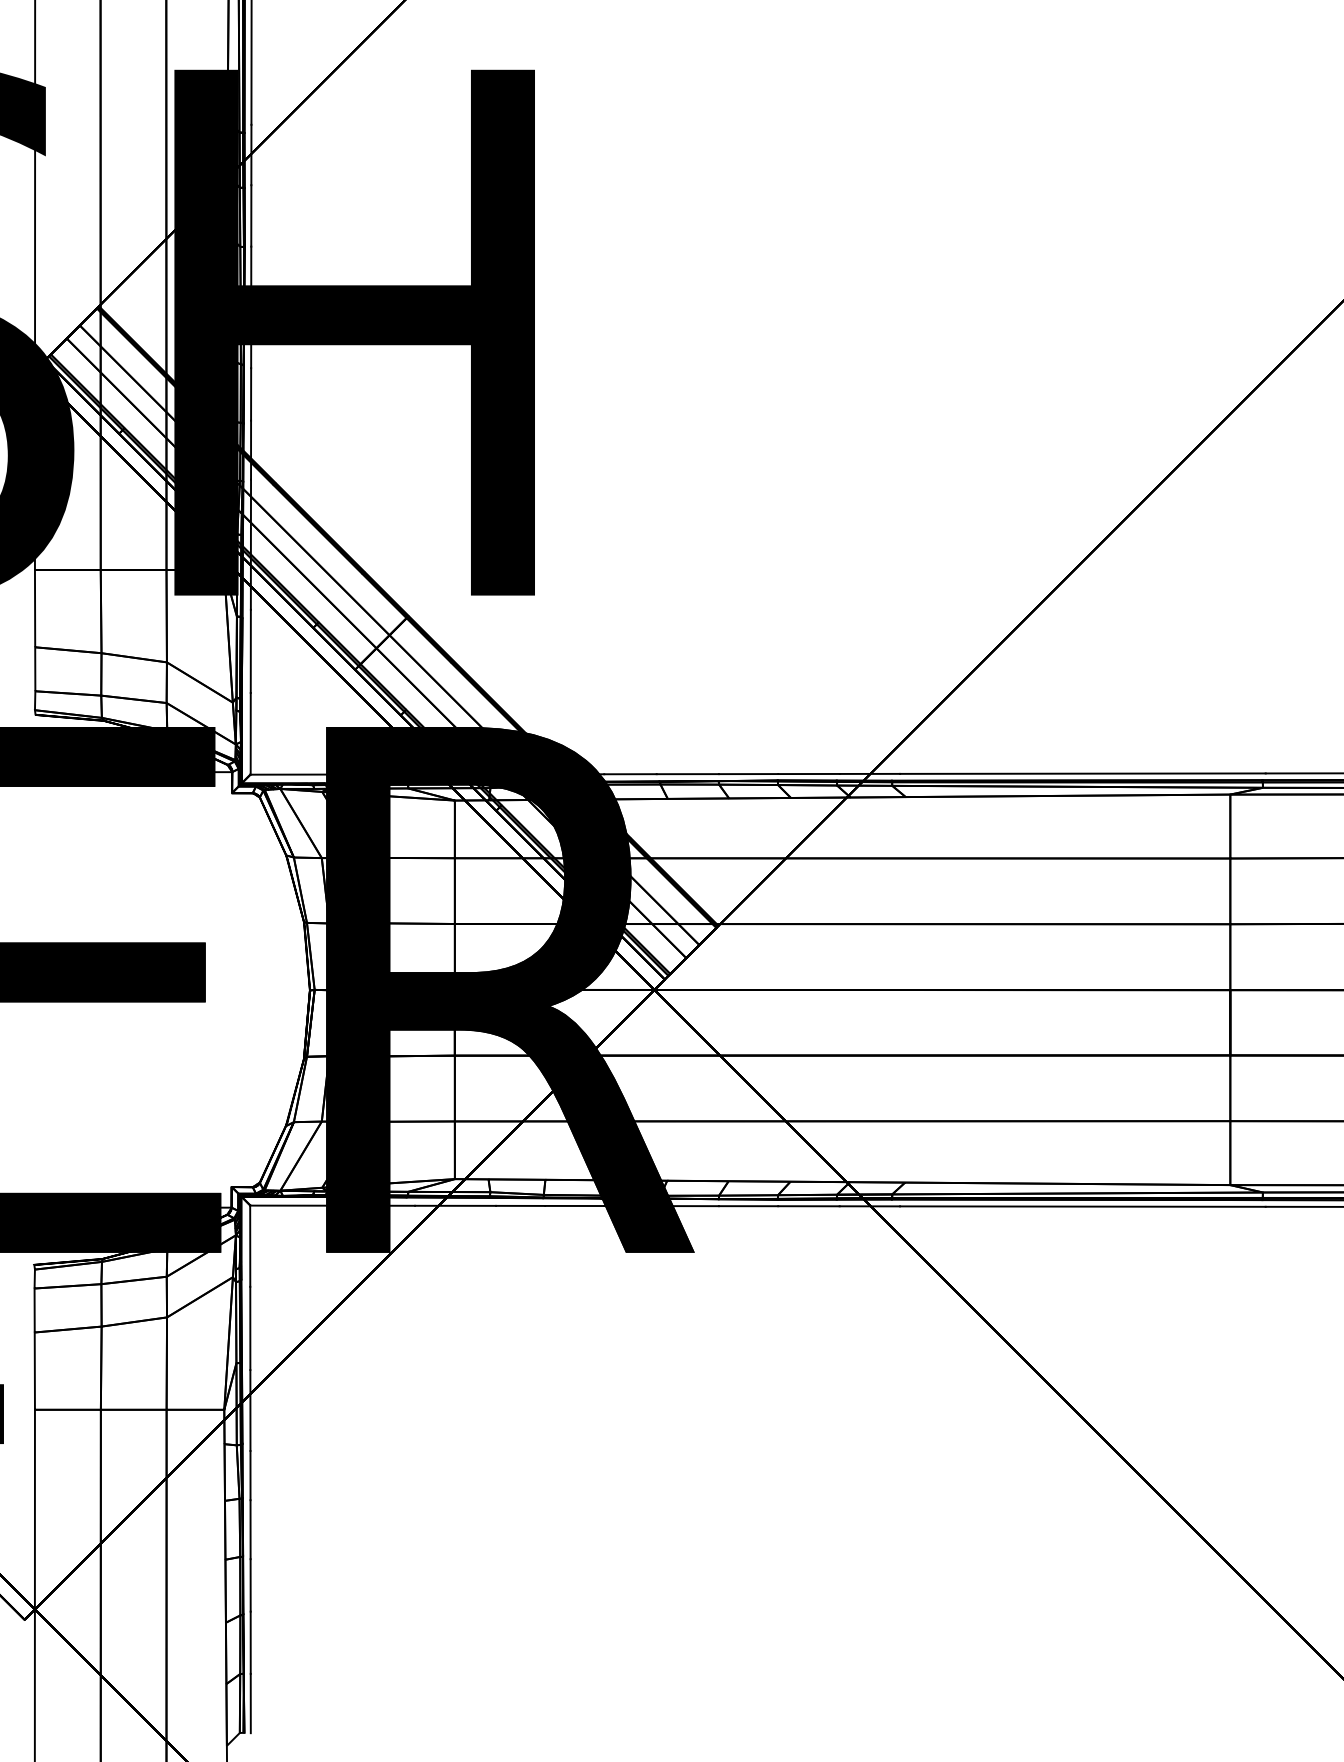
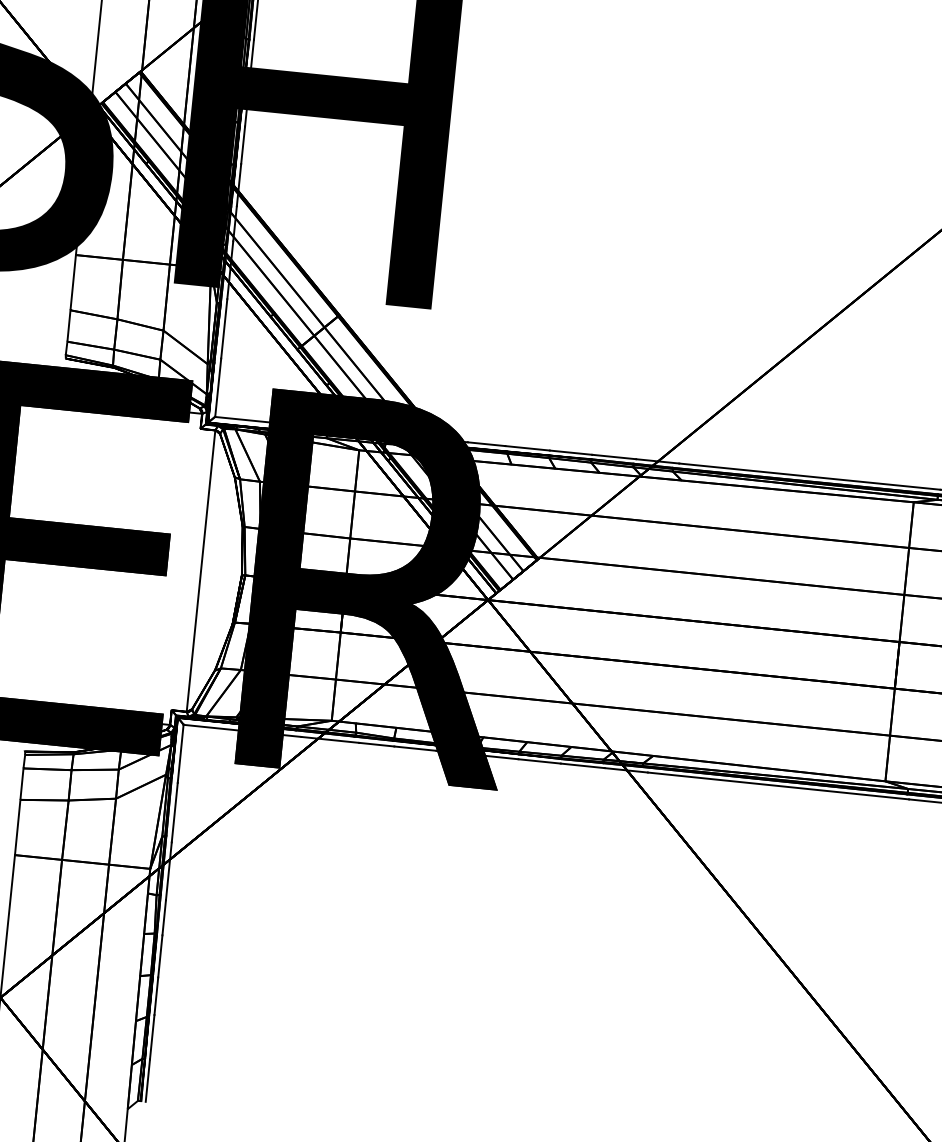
line: (252, 990) -> (200, 571), added

